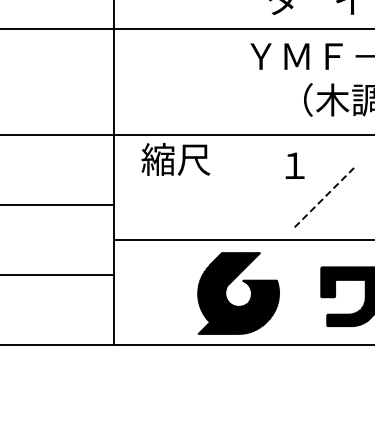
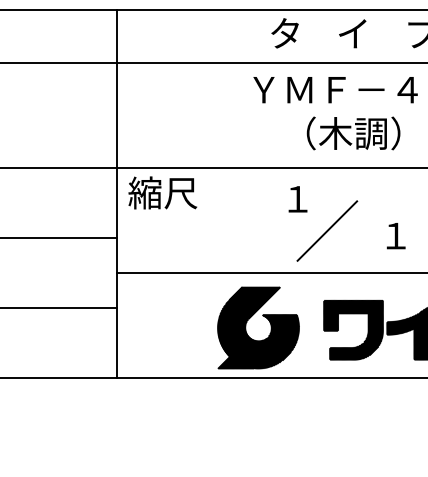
text: (175, 159) -> (162, 192), moved
line: (324, 197) -> (327, 230), dashed -> solid
part: (244, 283) -> (264, 317), moved

